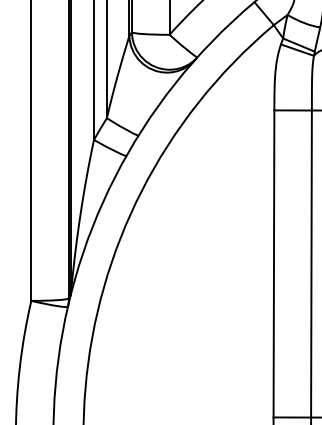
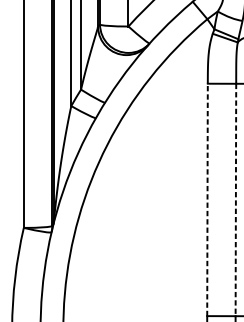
line: (273, 263) -> (207, 199), solid -> dashed
line: (311, 264) -> (235, 200), solid -> dashed

